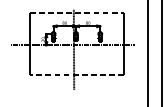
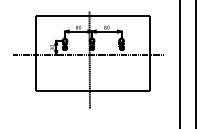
line: (77, 13) -> (93, 15), dashed -> solid
line: (77, 75) -> (93, 91), dashed -> solid

